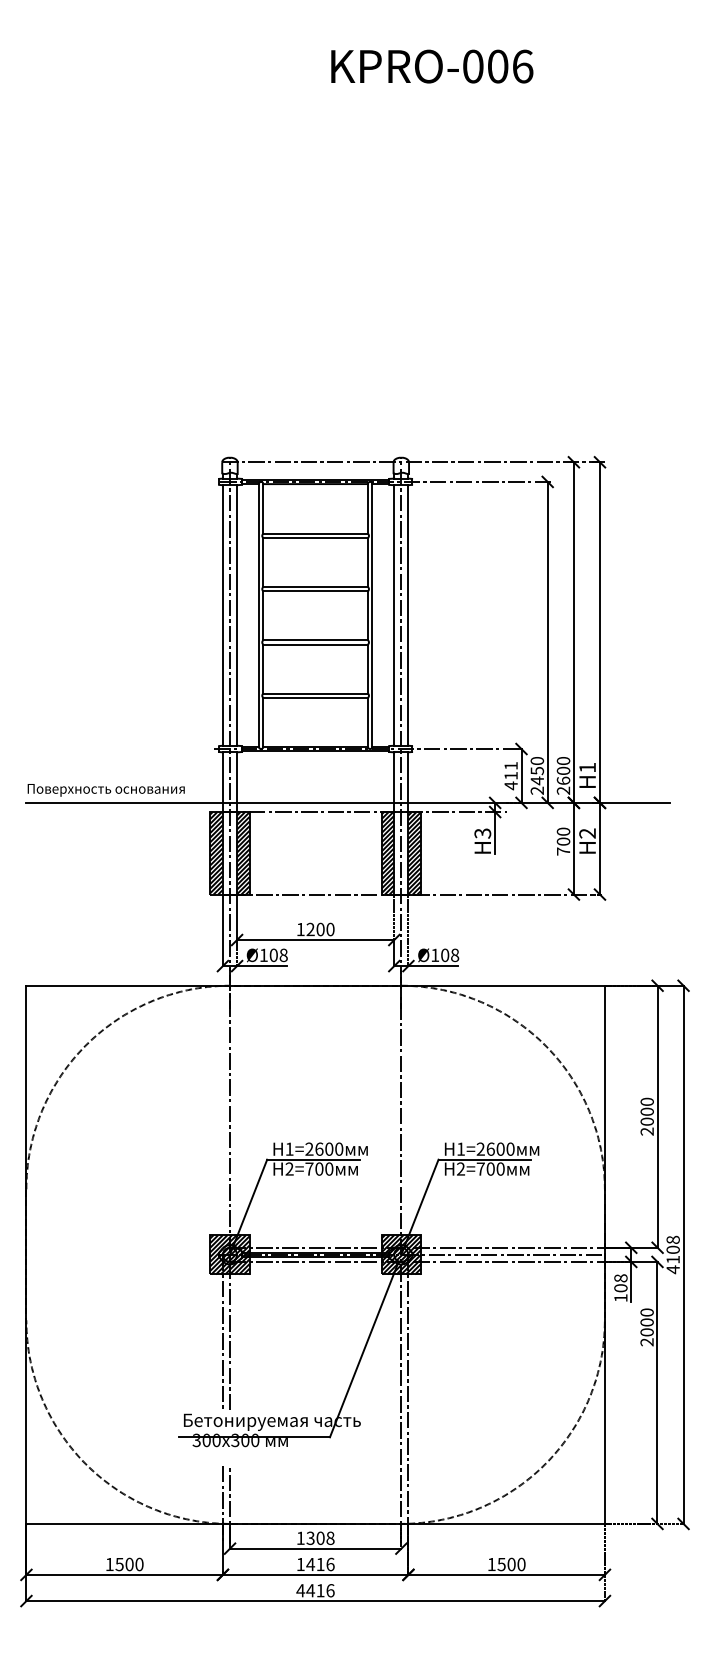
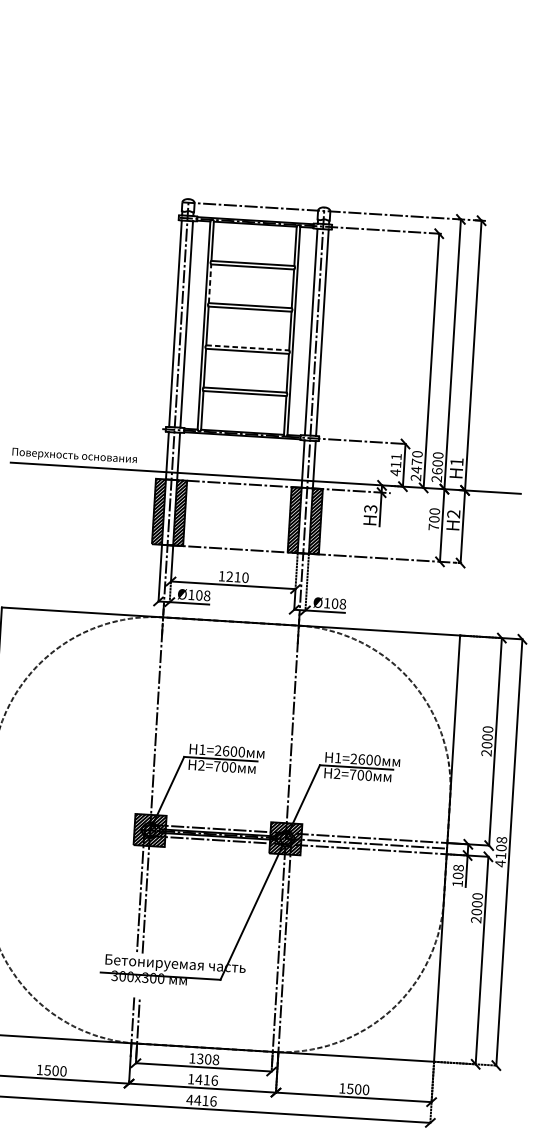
line: (263, 562) -> (210, 283), solid -> dashed
line: (316, 640) -> (248, 348), solid -> dashed
text: (537, 770) -> (417, 461), 2450 -> 2470
text: (320, 929) -> (237, 577), 1200 -> 1210

